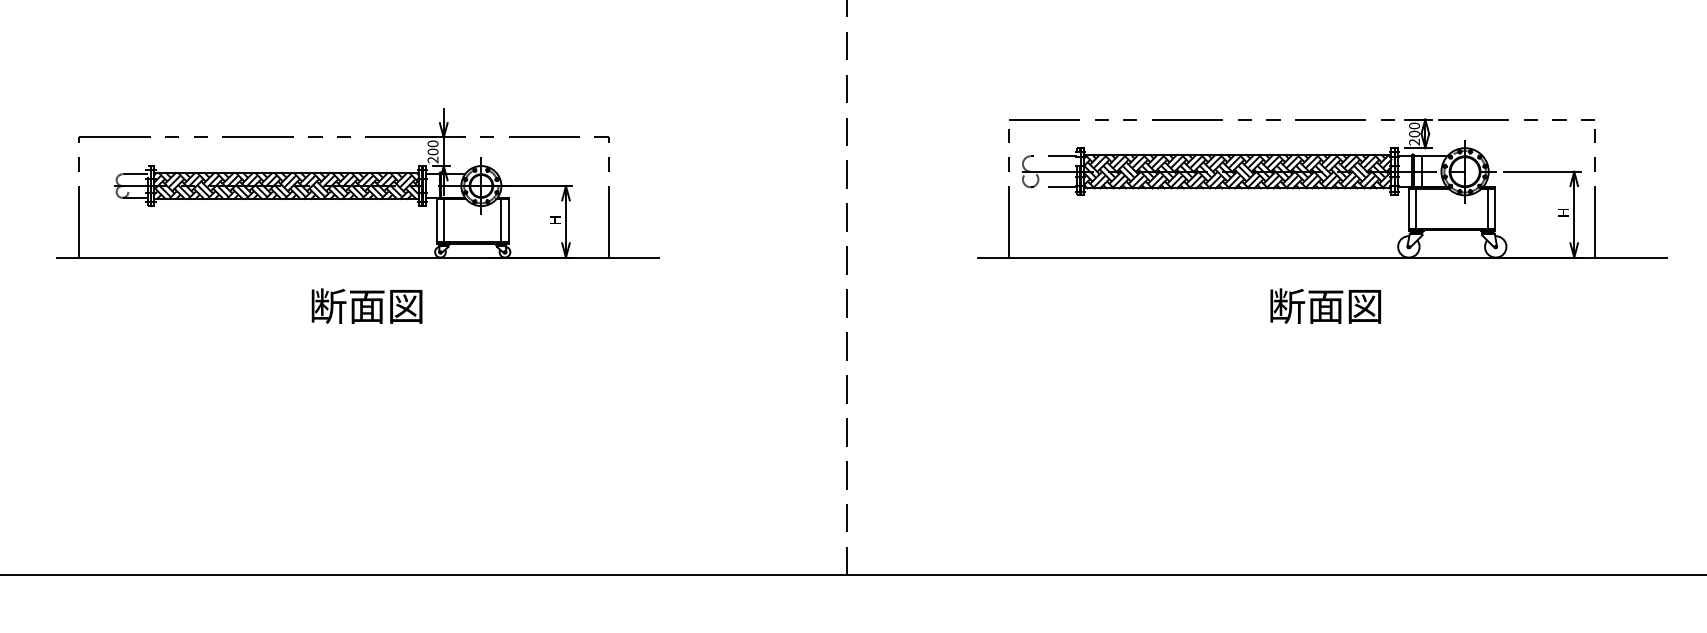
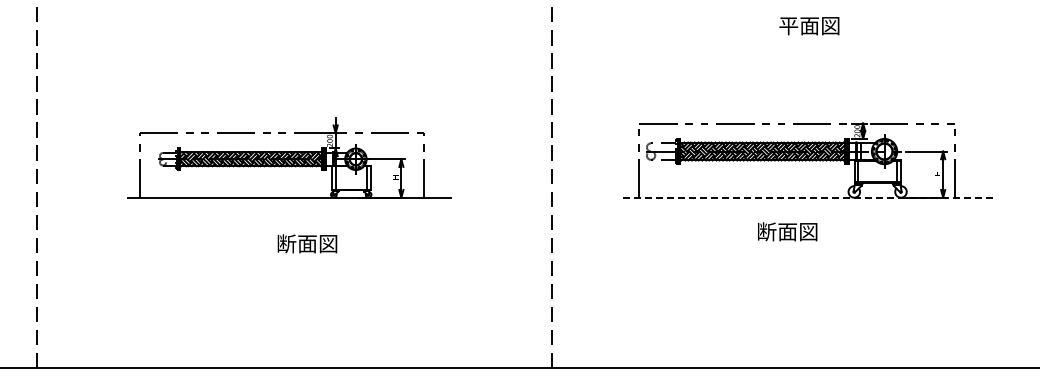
line: (1323, 257) -> (808, 197), solid -> dashed
text: (367, 305) -> (307, 243), moved
text: (1325, 305) -> (787, 231), moved

